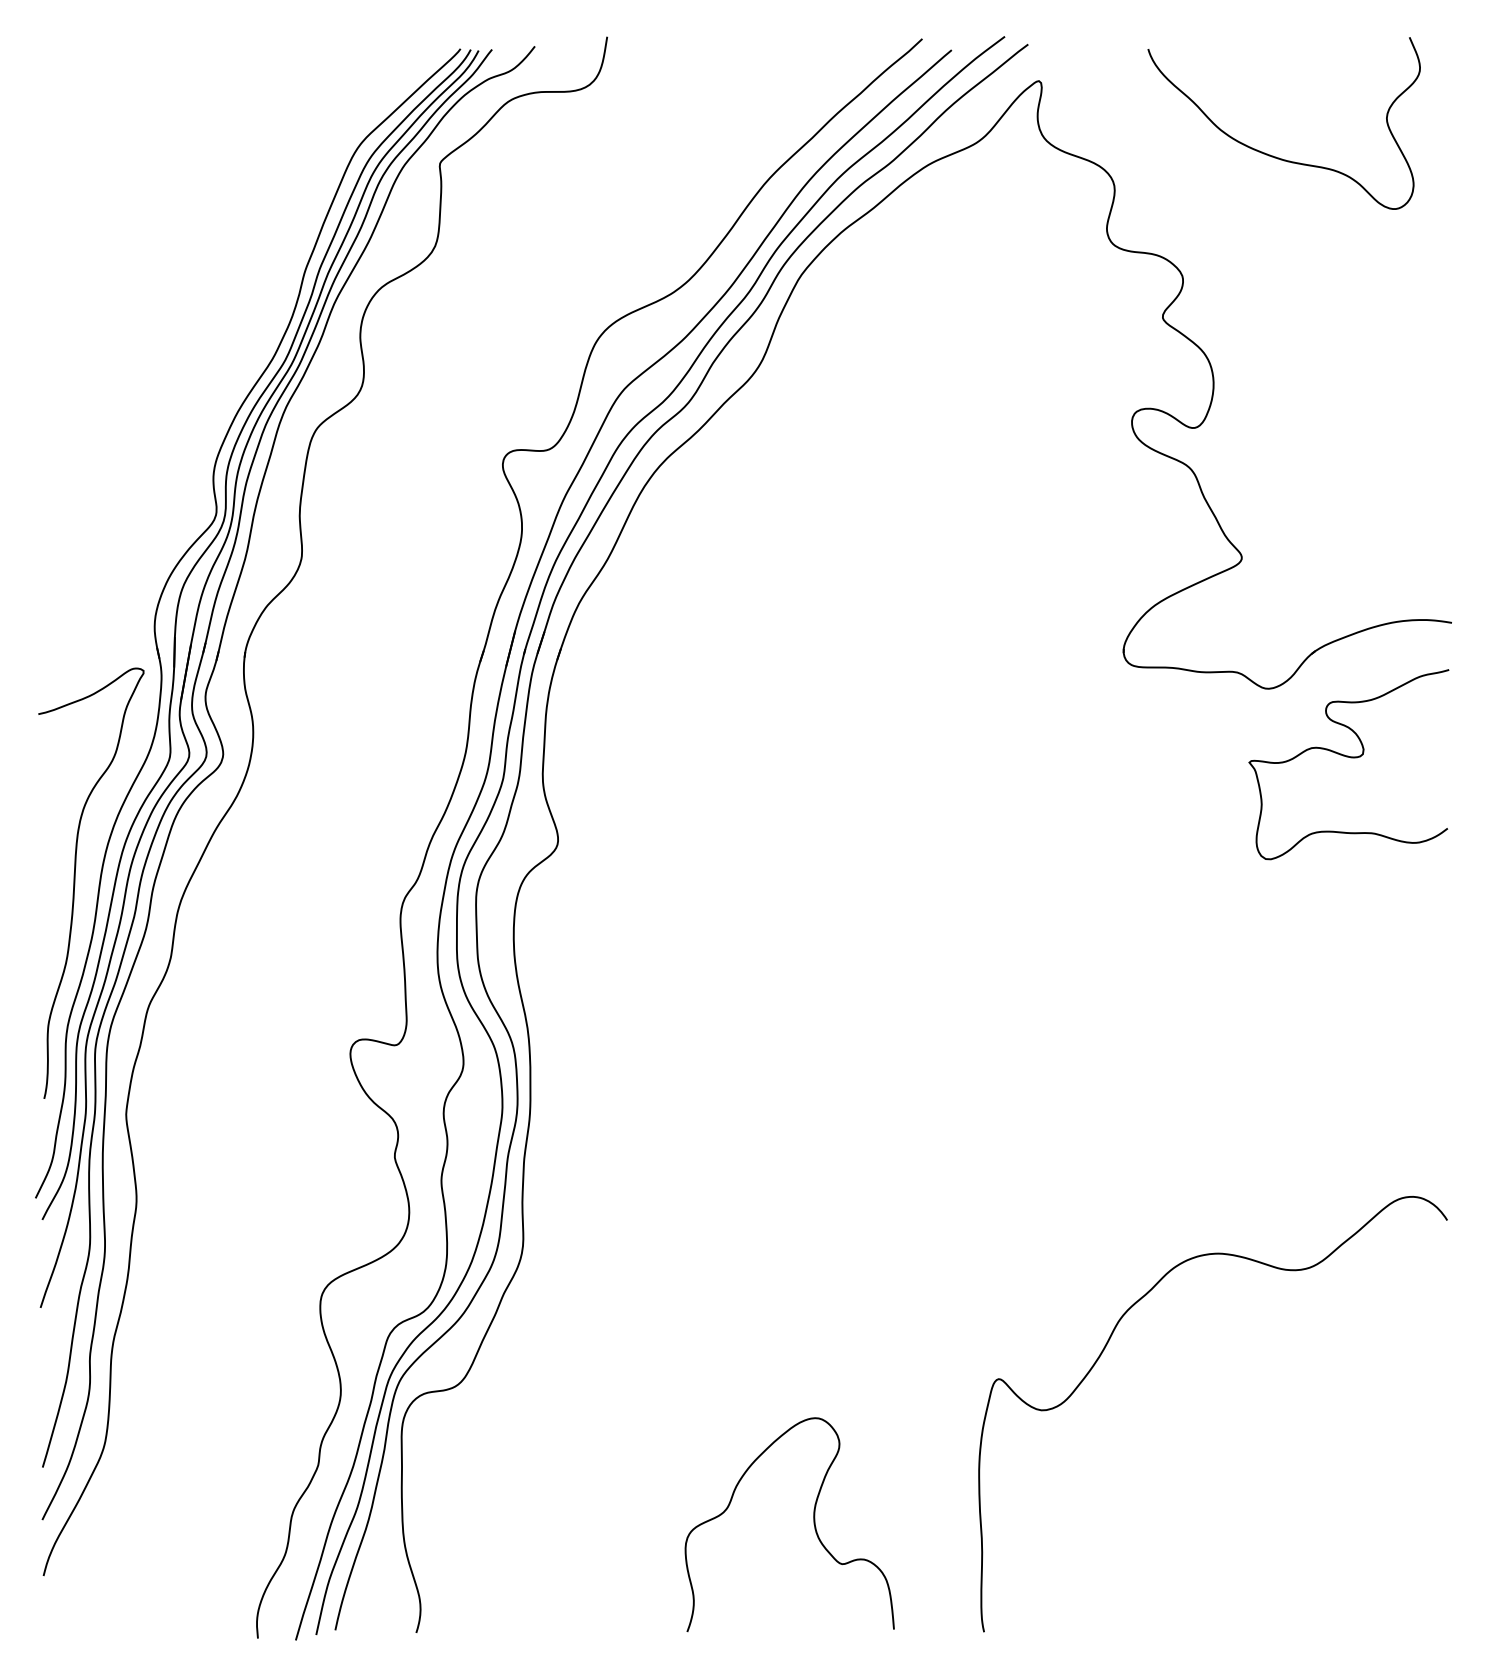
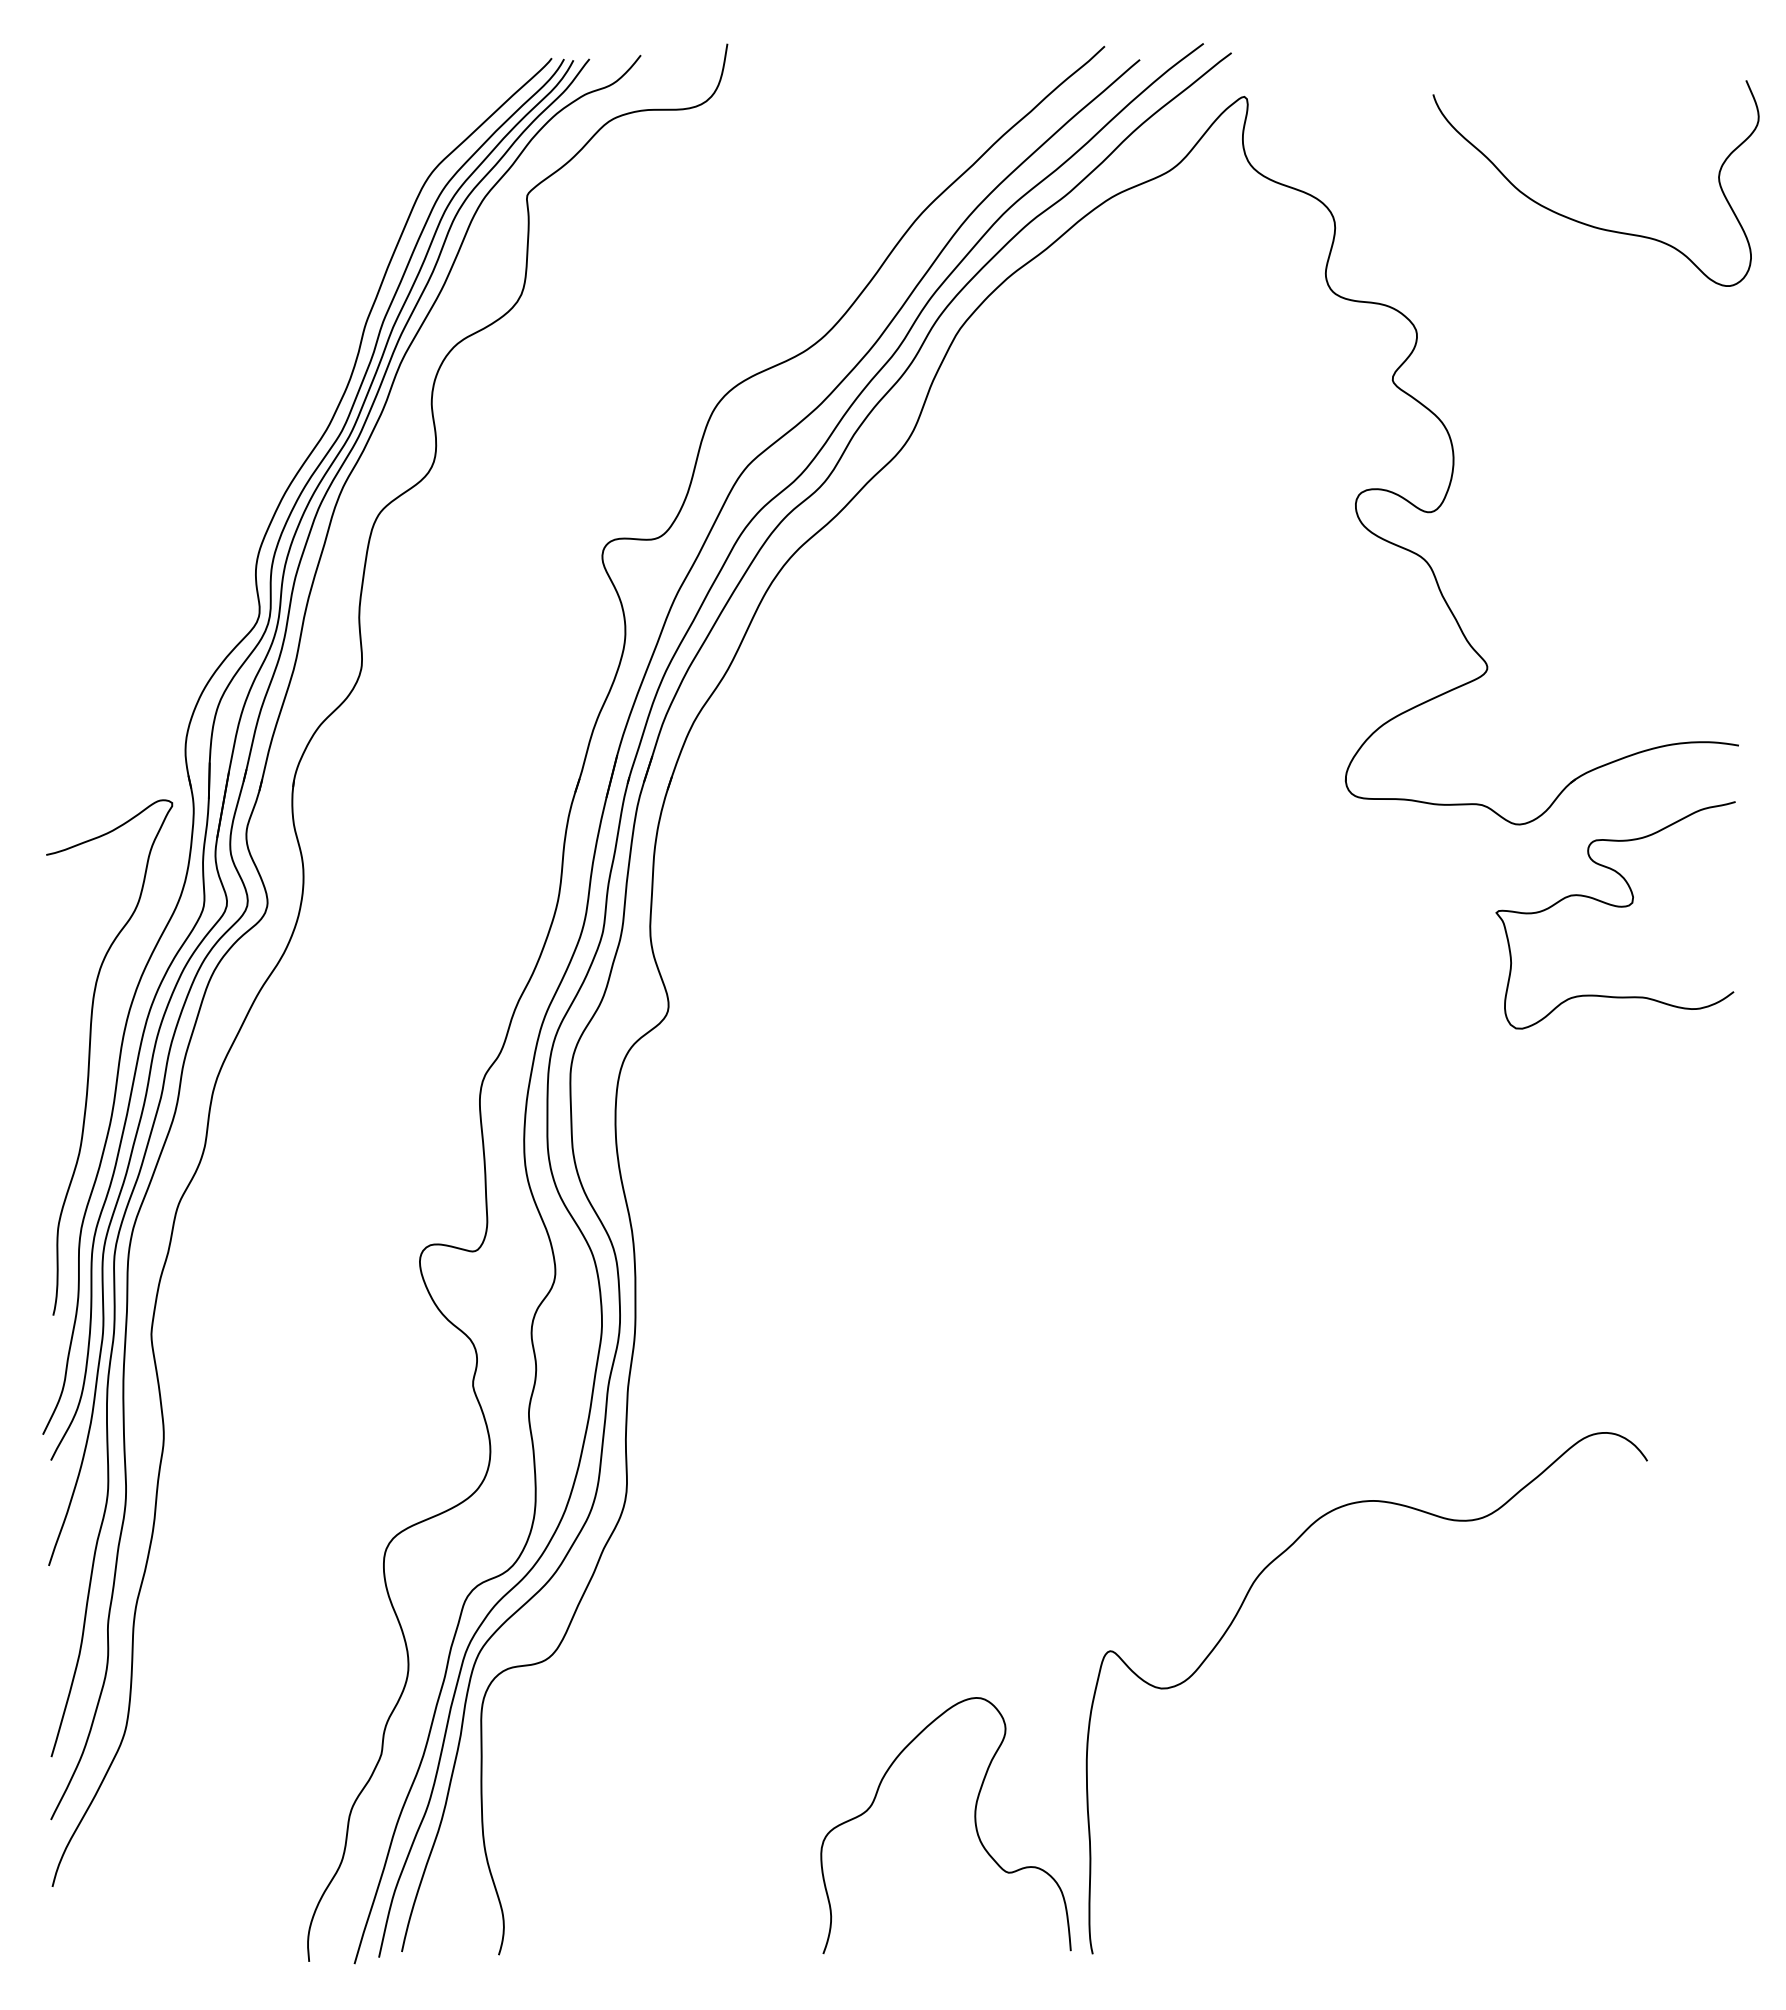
curve: (1269, 154) -> (1578, 220), moved
curve: (1105, 1349) -> (1237, 1615), moved

